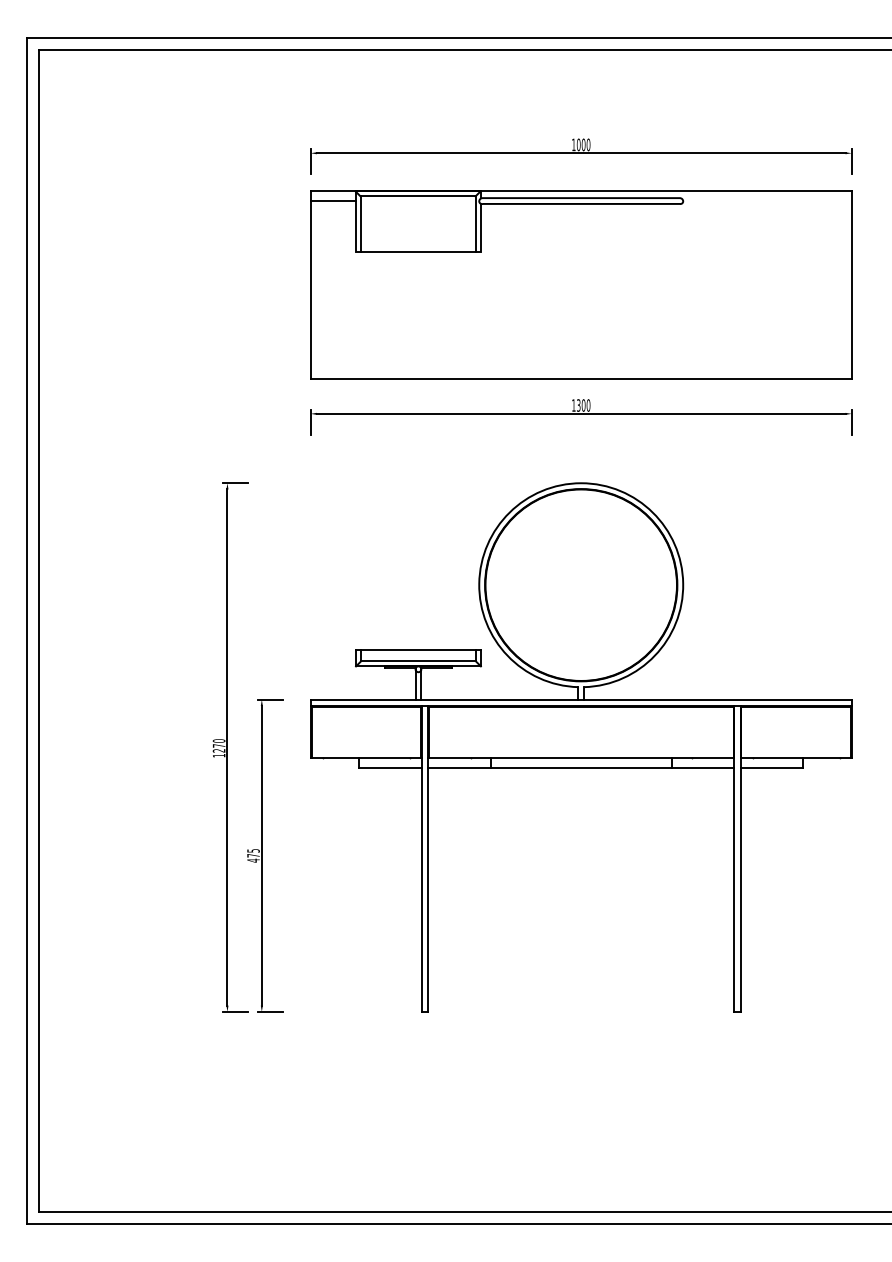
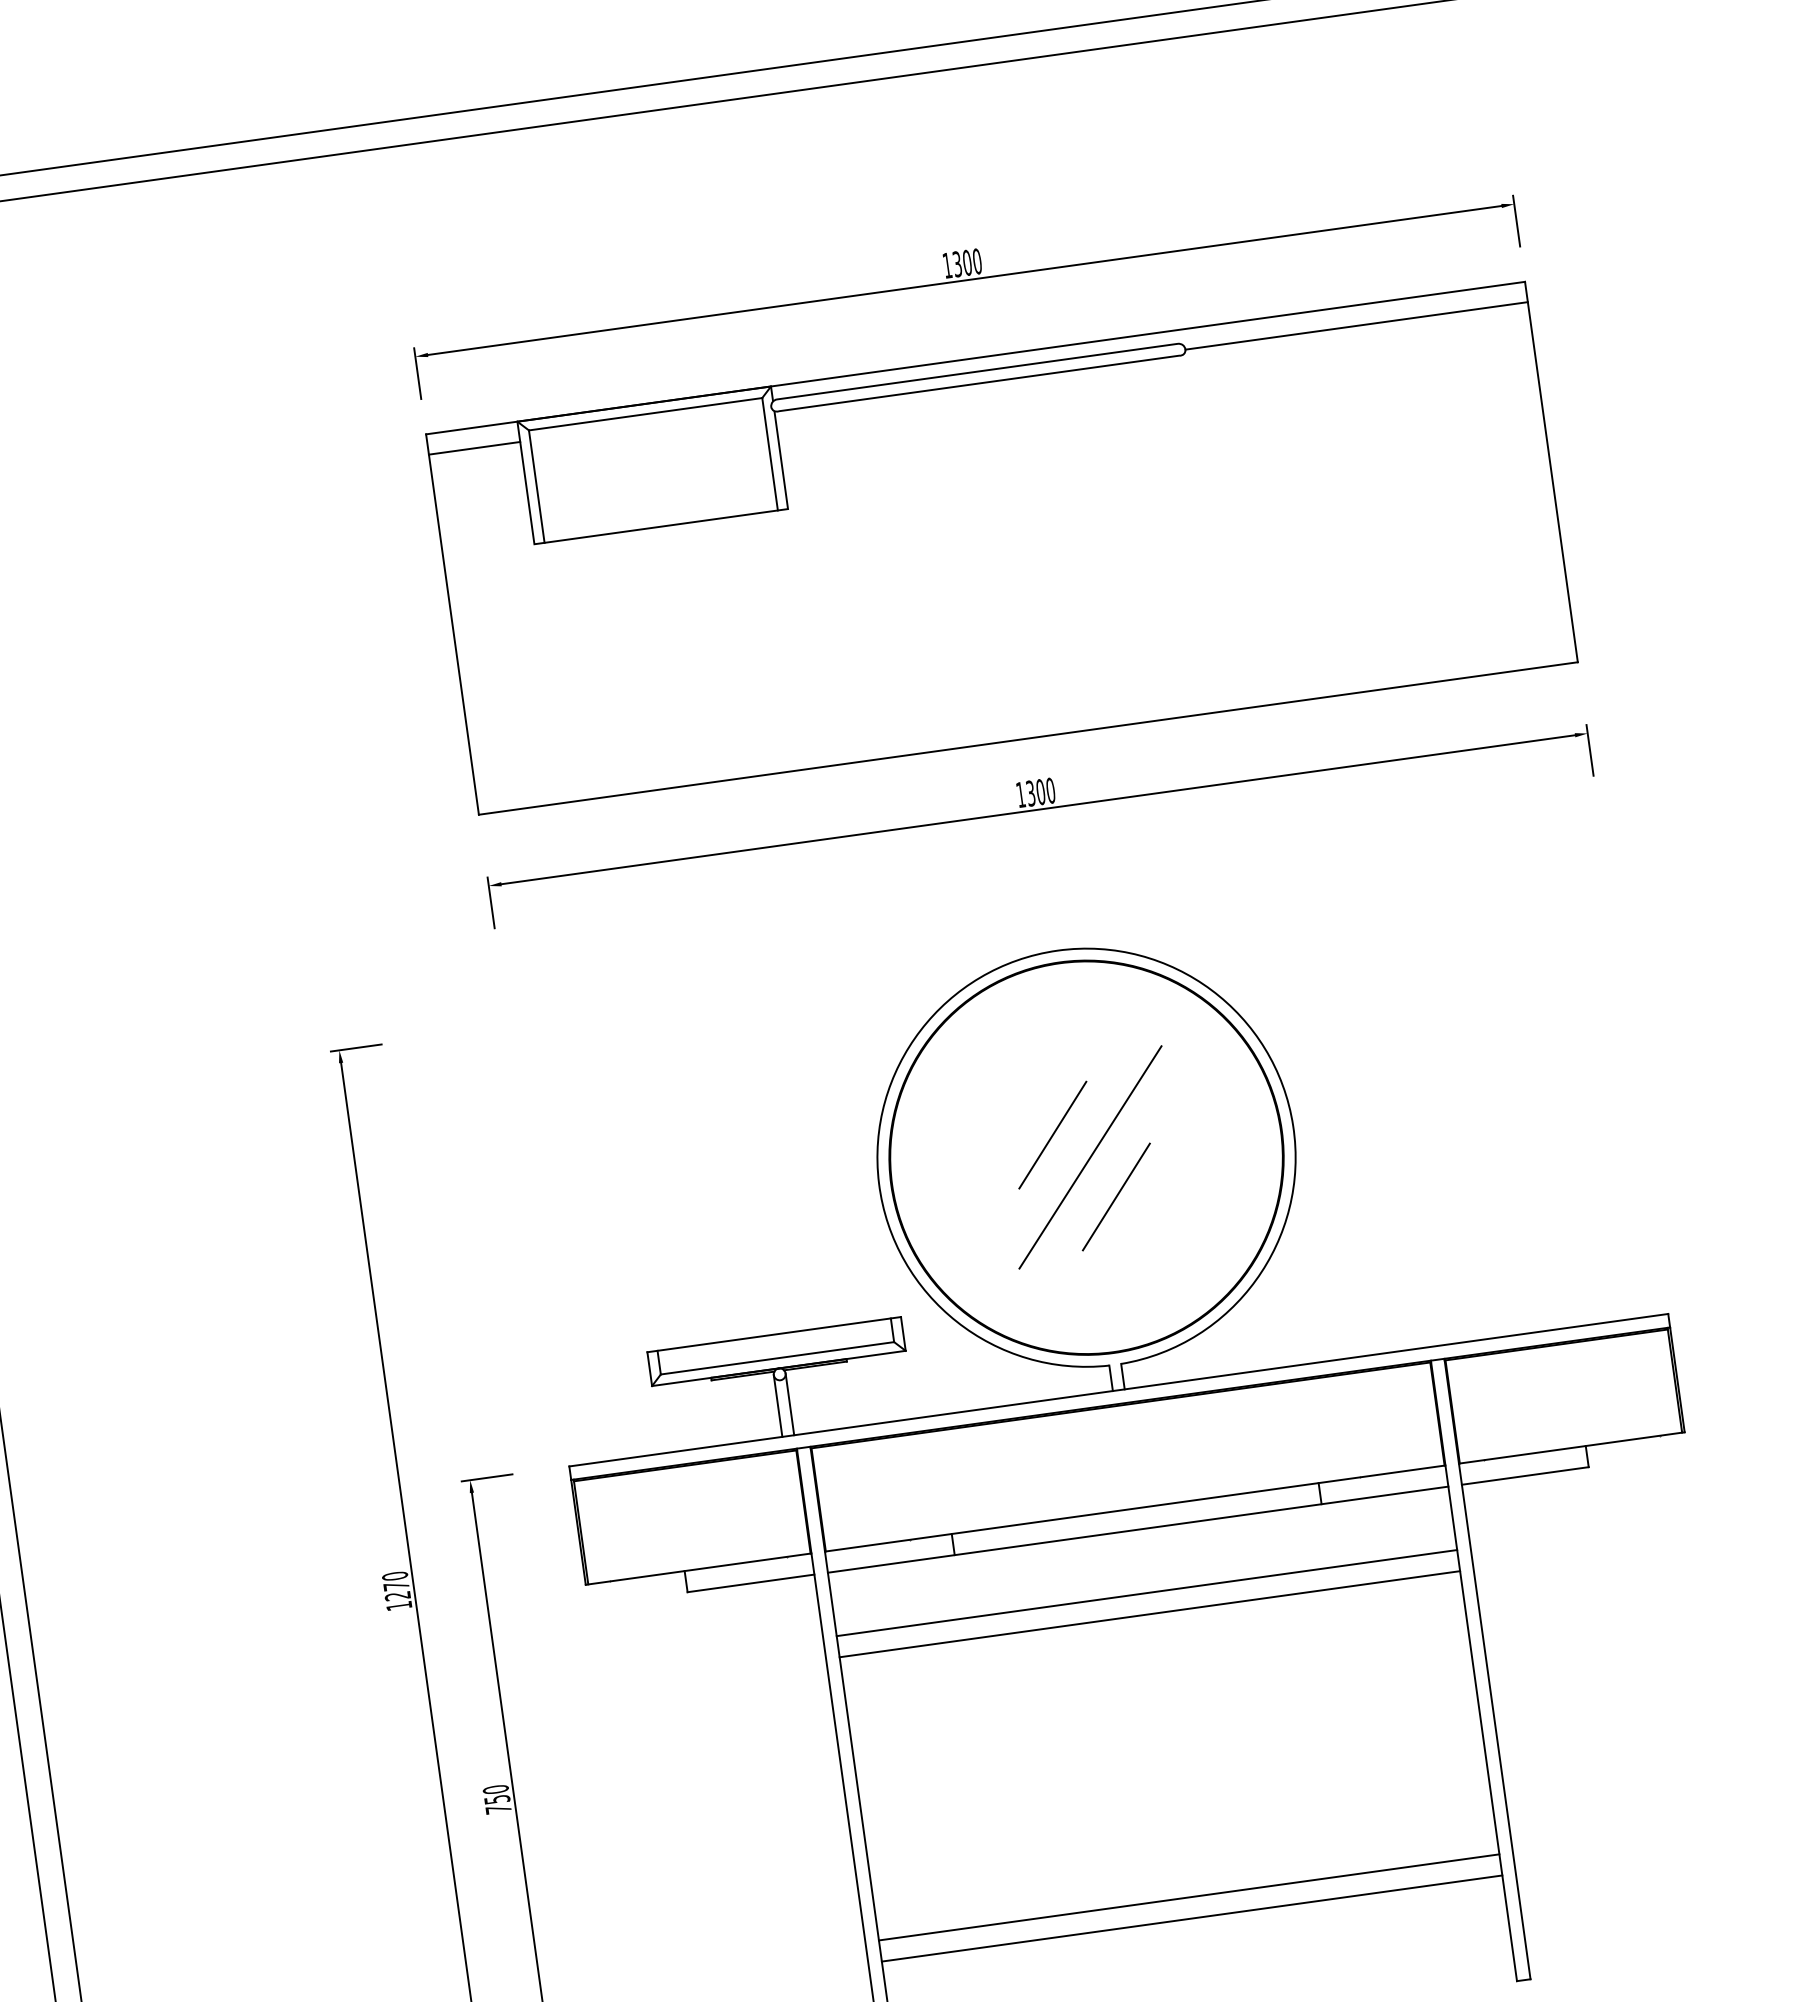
text: (578, 144) -> (956, 263), 1000 -> 1300
line: (767, 201) -> (1356, 325), added
line: (566, 571) -> (1052, 1134), added
line: (582, 585) -> (1089, 1157), added
line: (592, 605) -> (1115, 1195), added
line: (580, 799) -> (1145, 1593), added
line: (580, 809) -> (1148, 1613), added
text: (253, 855) -> (497, 1798), 475 -> 750
line: (580, 949) -> (1187, 1897), added
line: (580, 959) -> (1190, 1918), added

